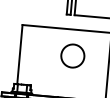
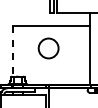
line: (20, 54) -> (13, 51), solid -> dashed
circle: (72, 56) -> (48, 48), moved

